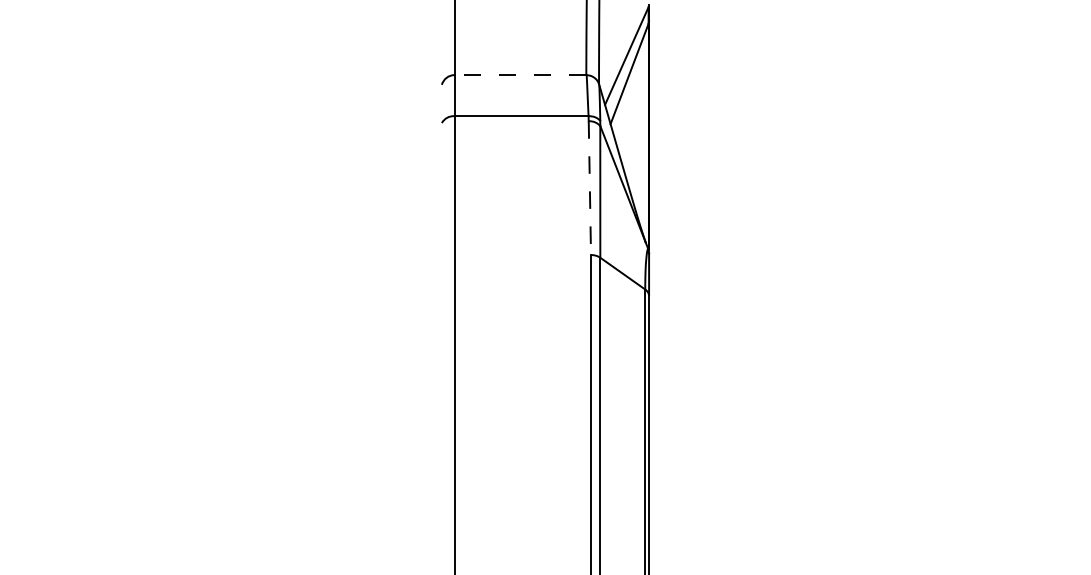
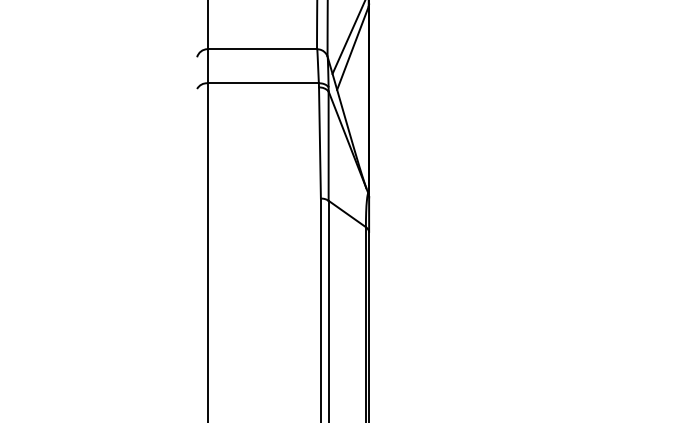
line: (520, 75) -> (262, 49), dashed -> solid
line: (589, 188) -> (319, 143), dashed -> solid

